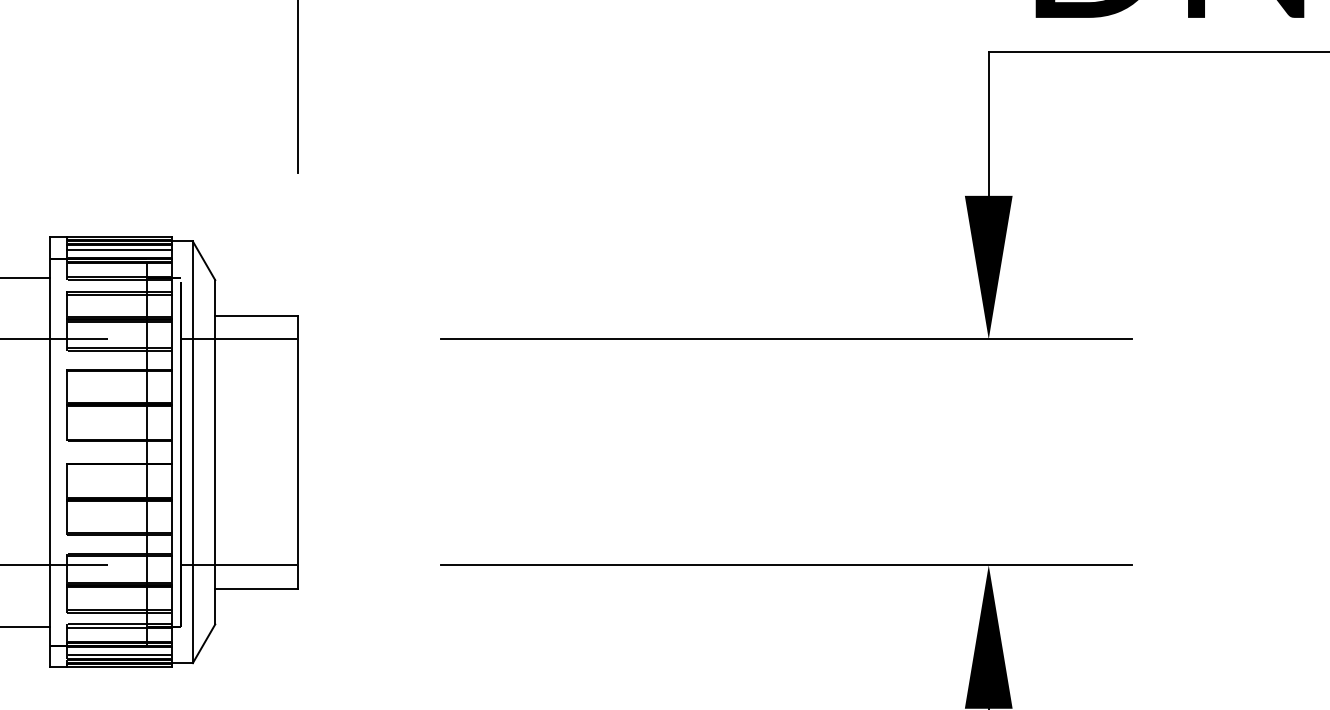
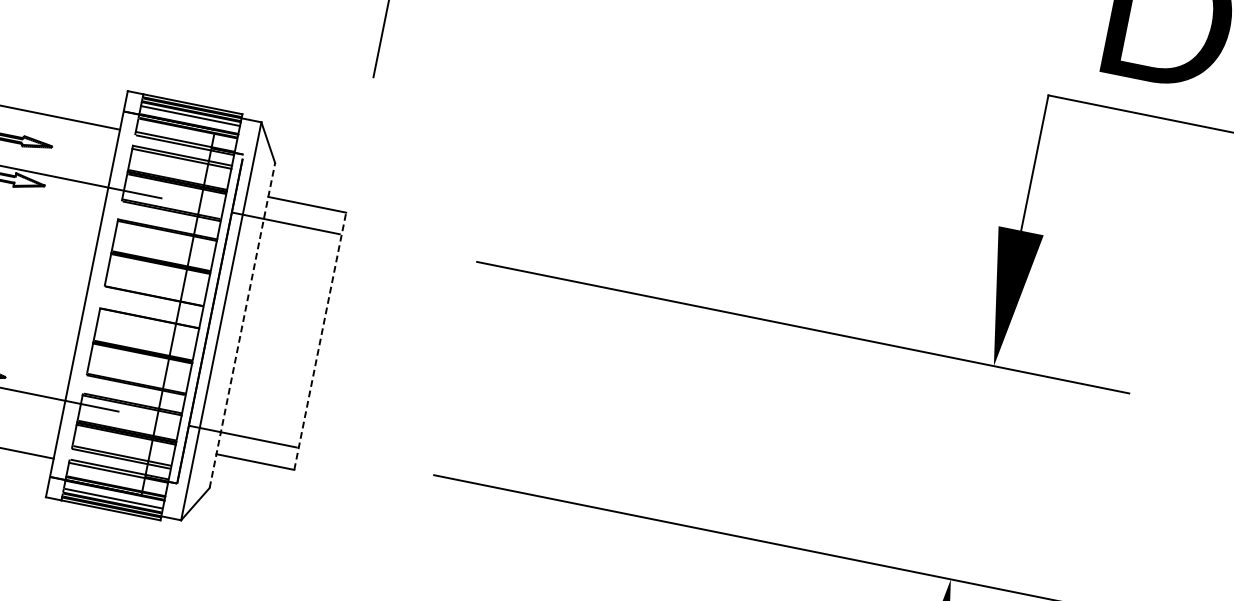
line: (215, 451) -> (242, 324), solid -> dashed
line: (297, 451) -> (320, 340), solid -> dashed

